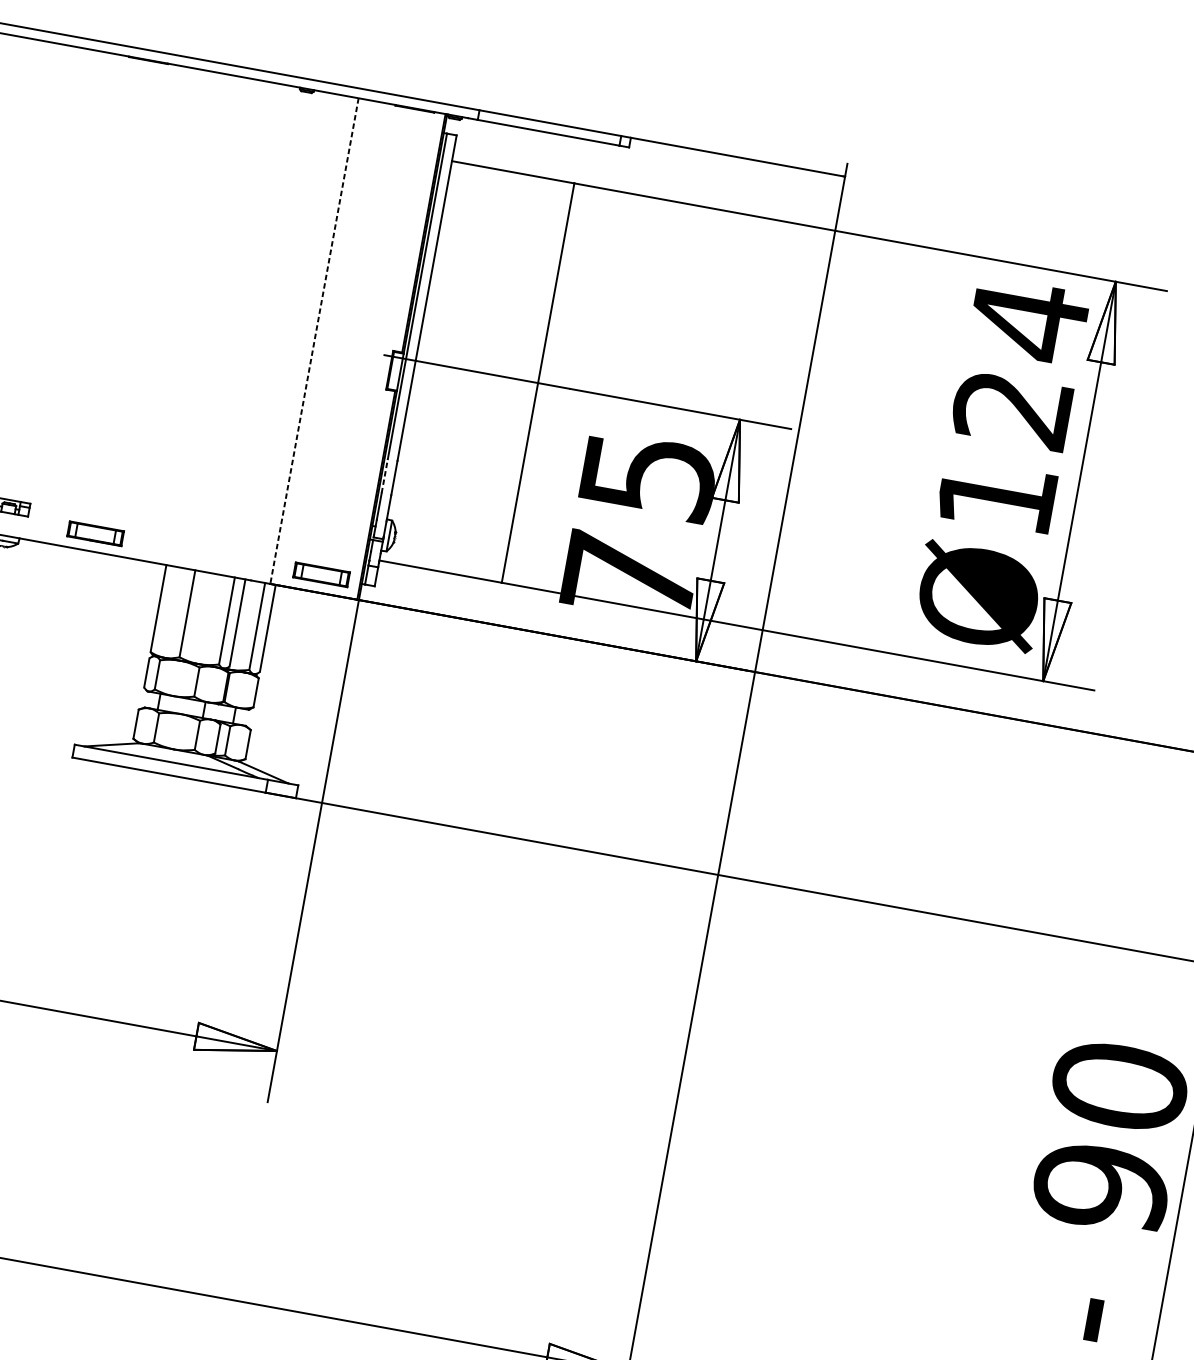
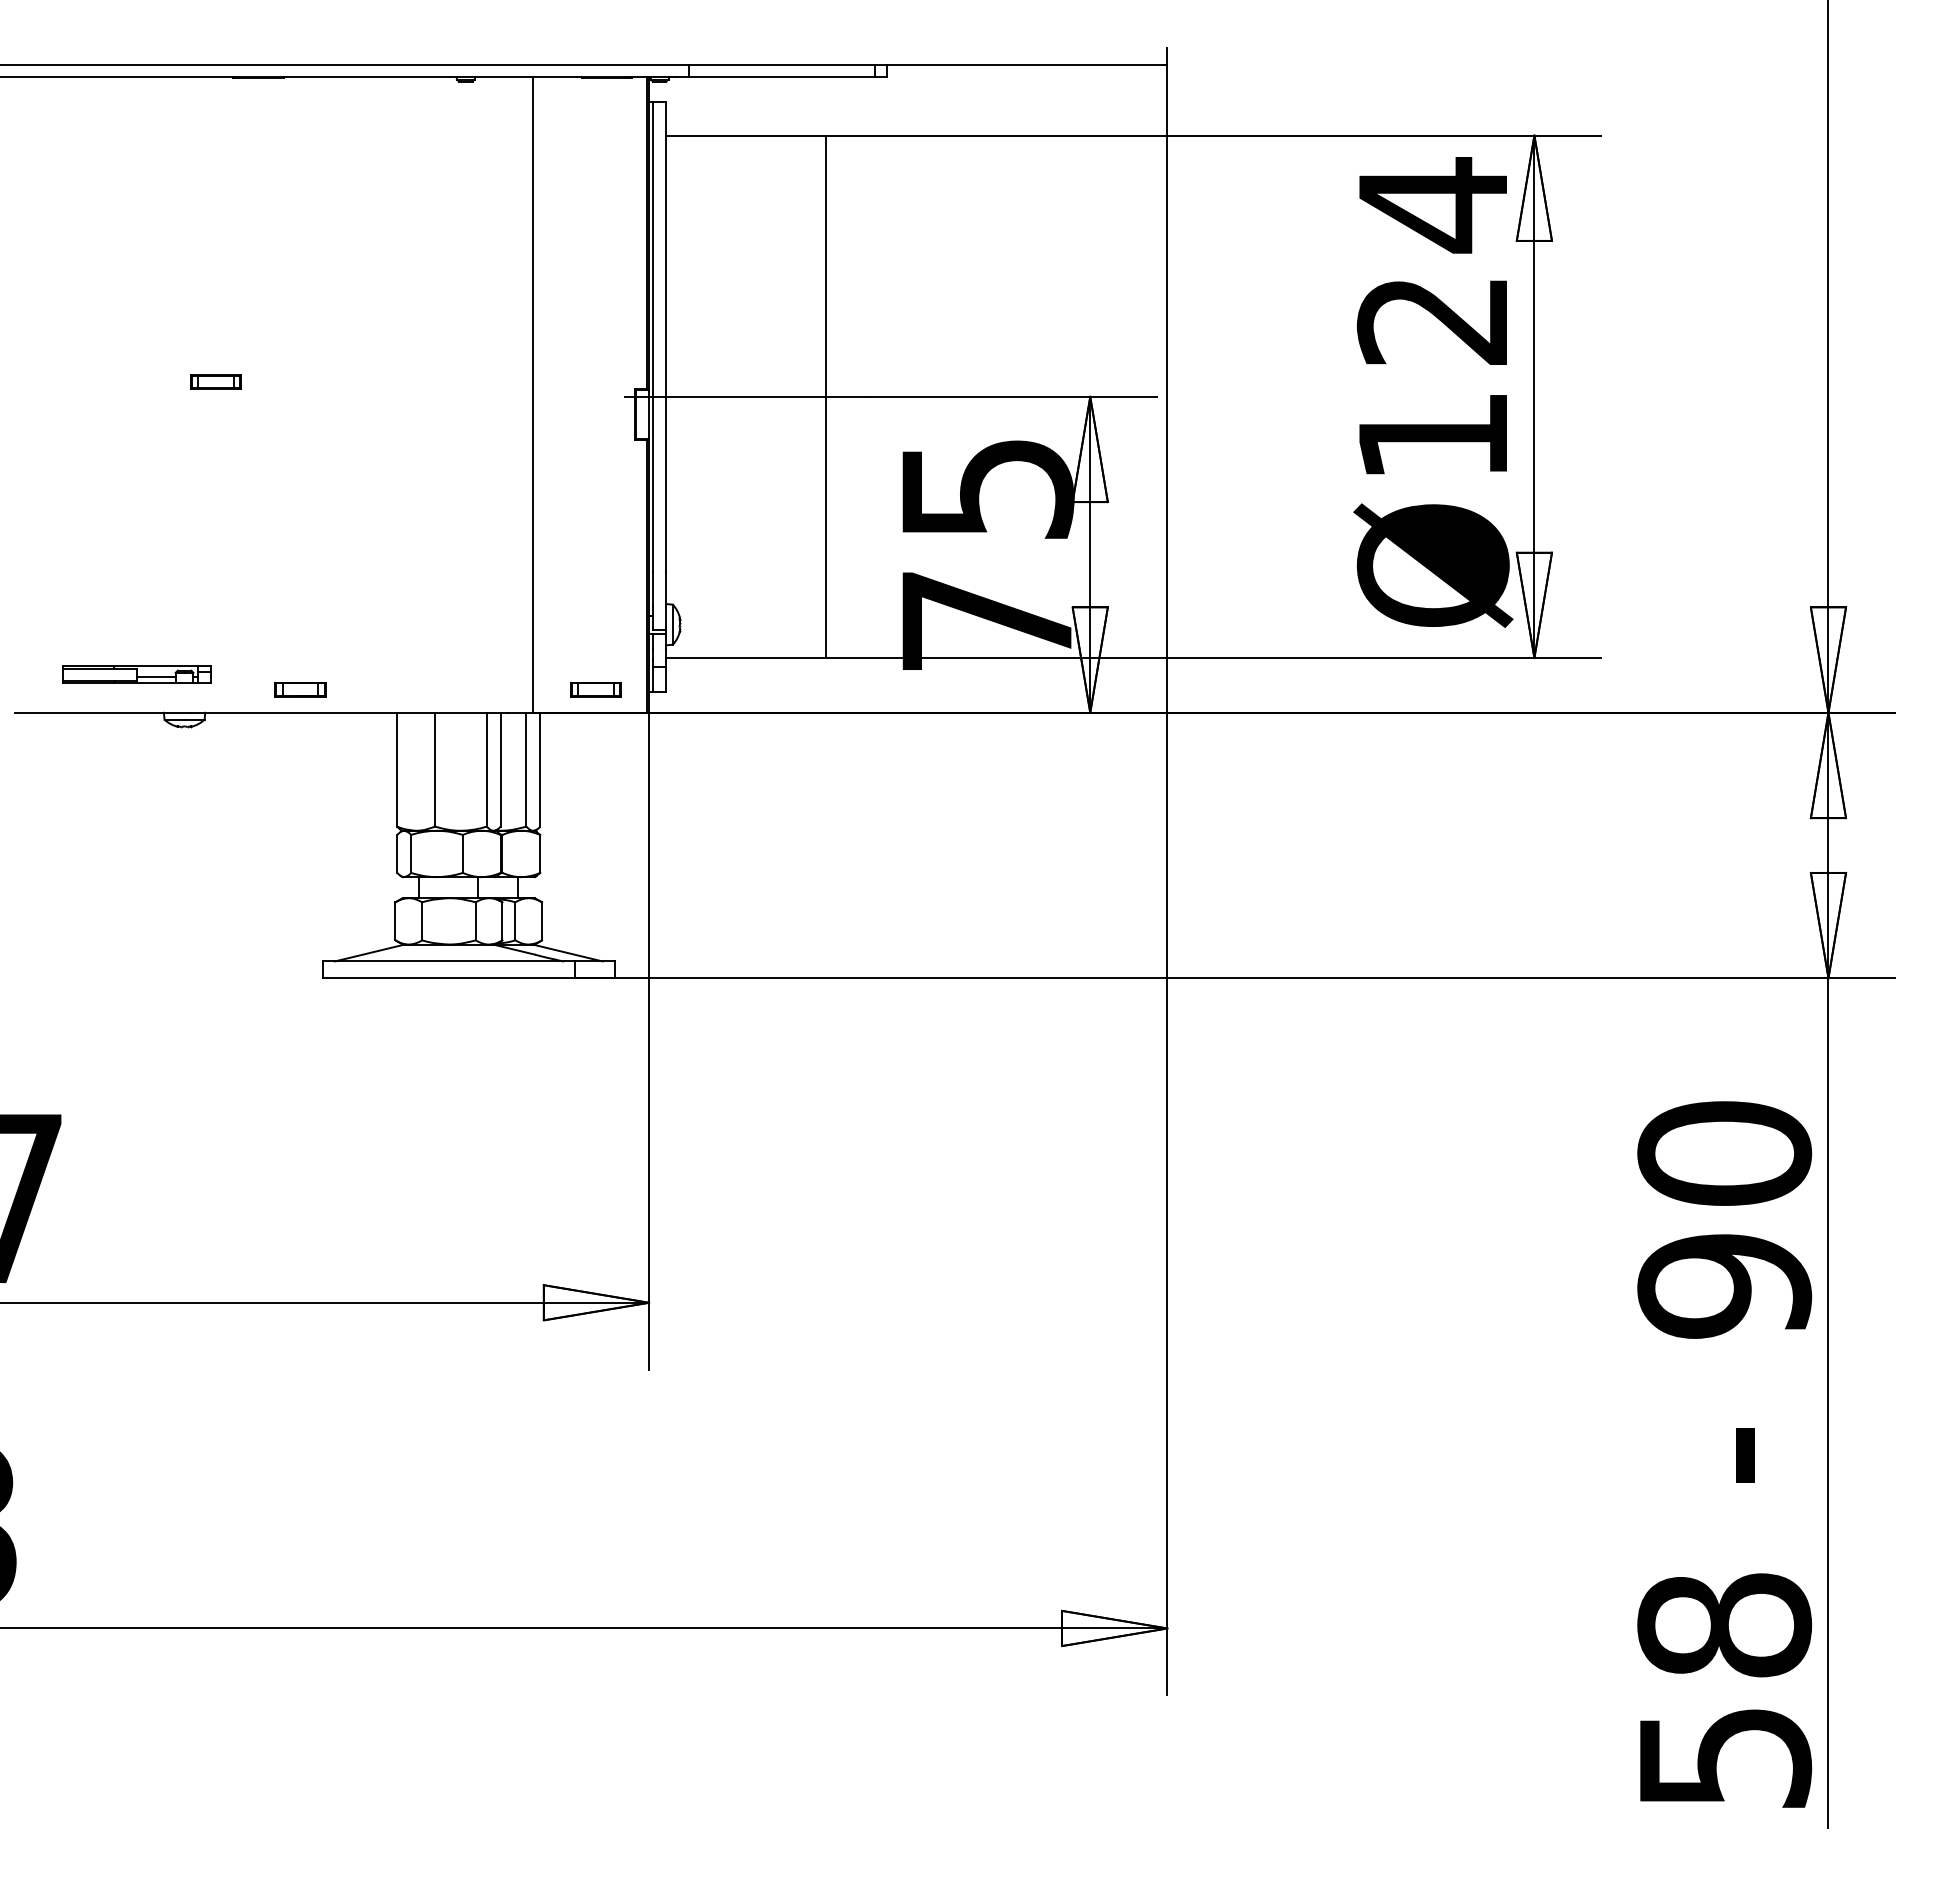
part: (73, 286) -> (215, 381), added
line: (314, 341) -> (533, 395), dashed -> solid
line: (384, 475) -> (653, 549), dashed -> solid
part: (95, 533) -> (300, 689), size x0.71
part: (321, 574) -> (595, 689), size x0.71

